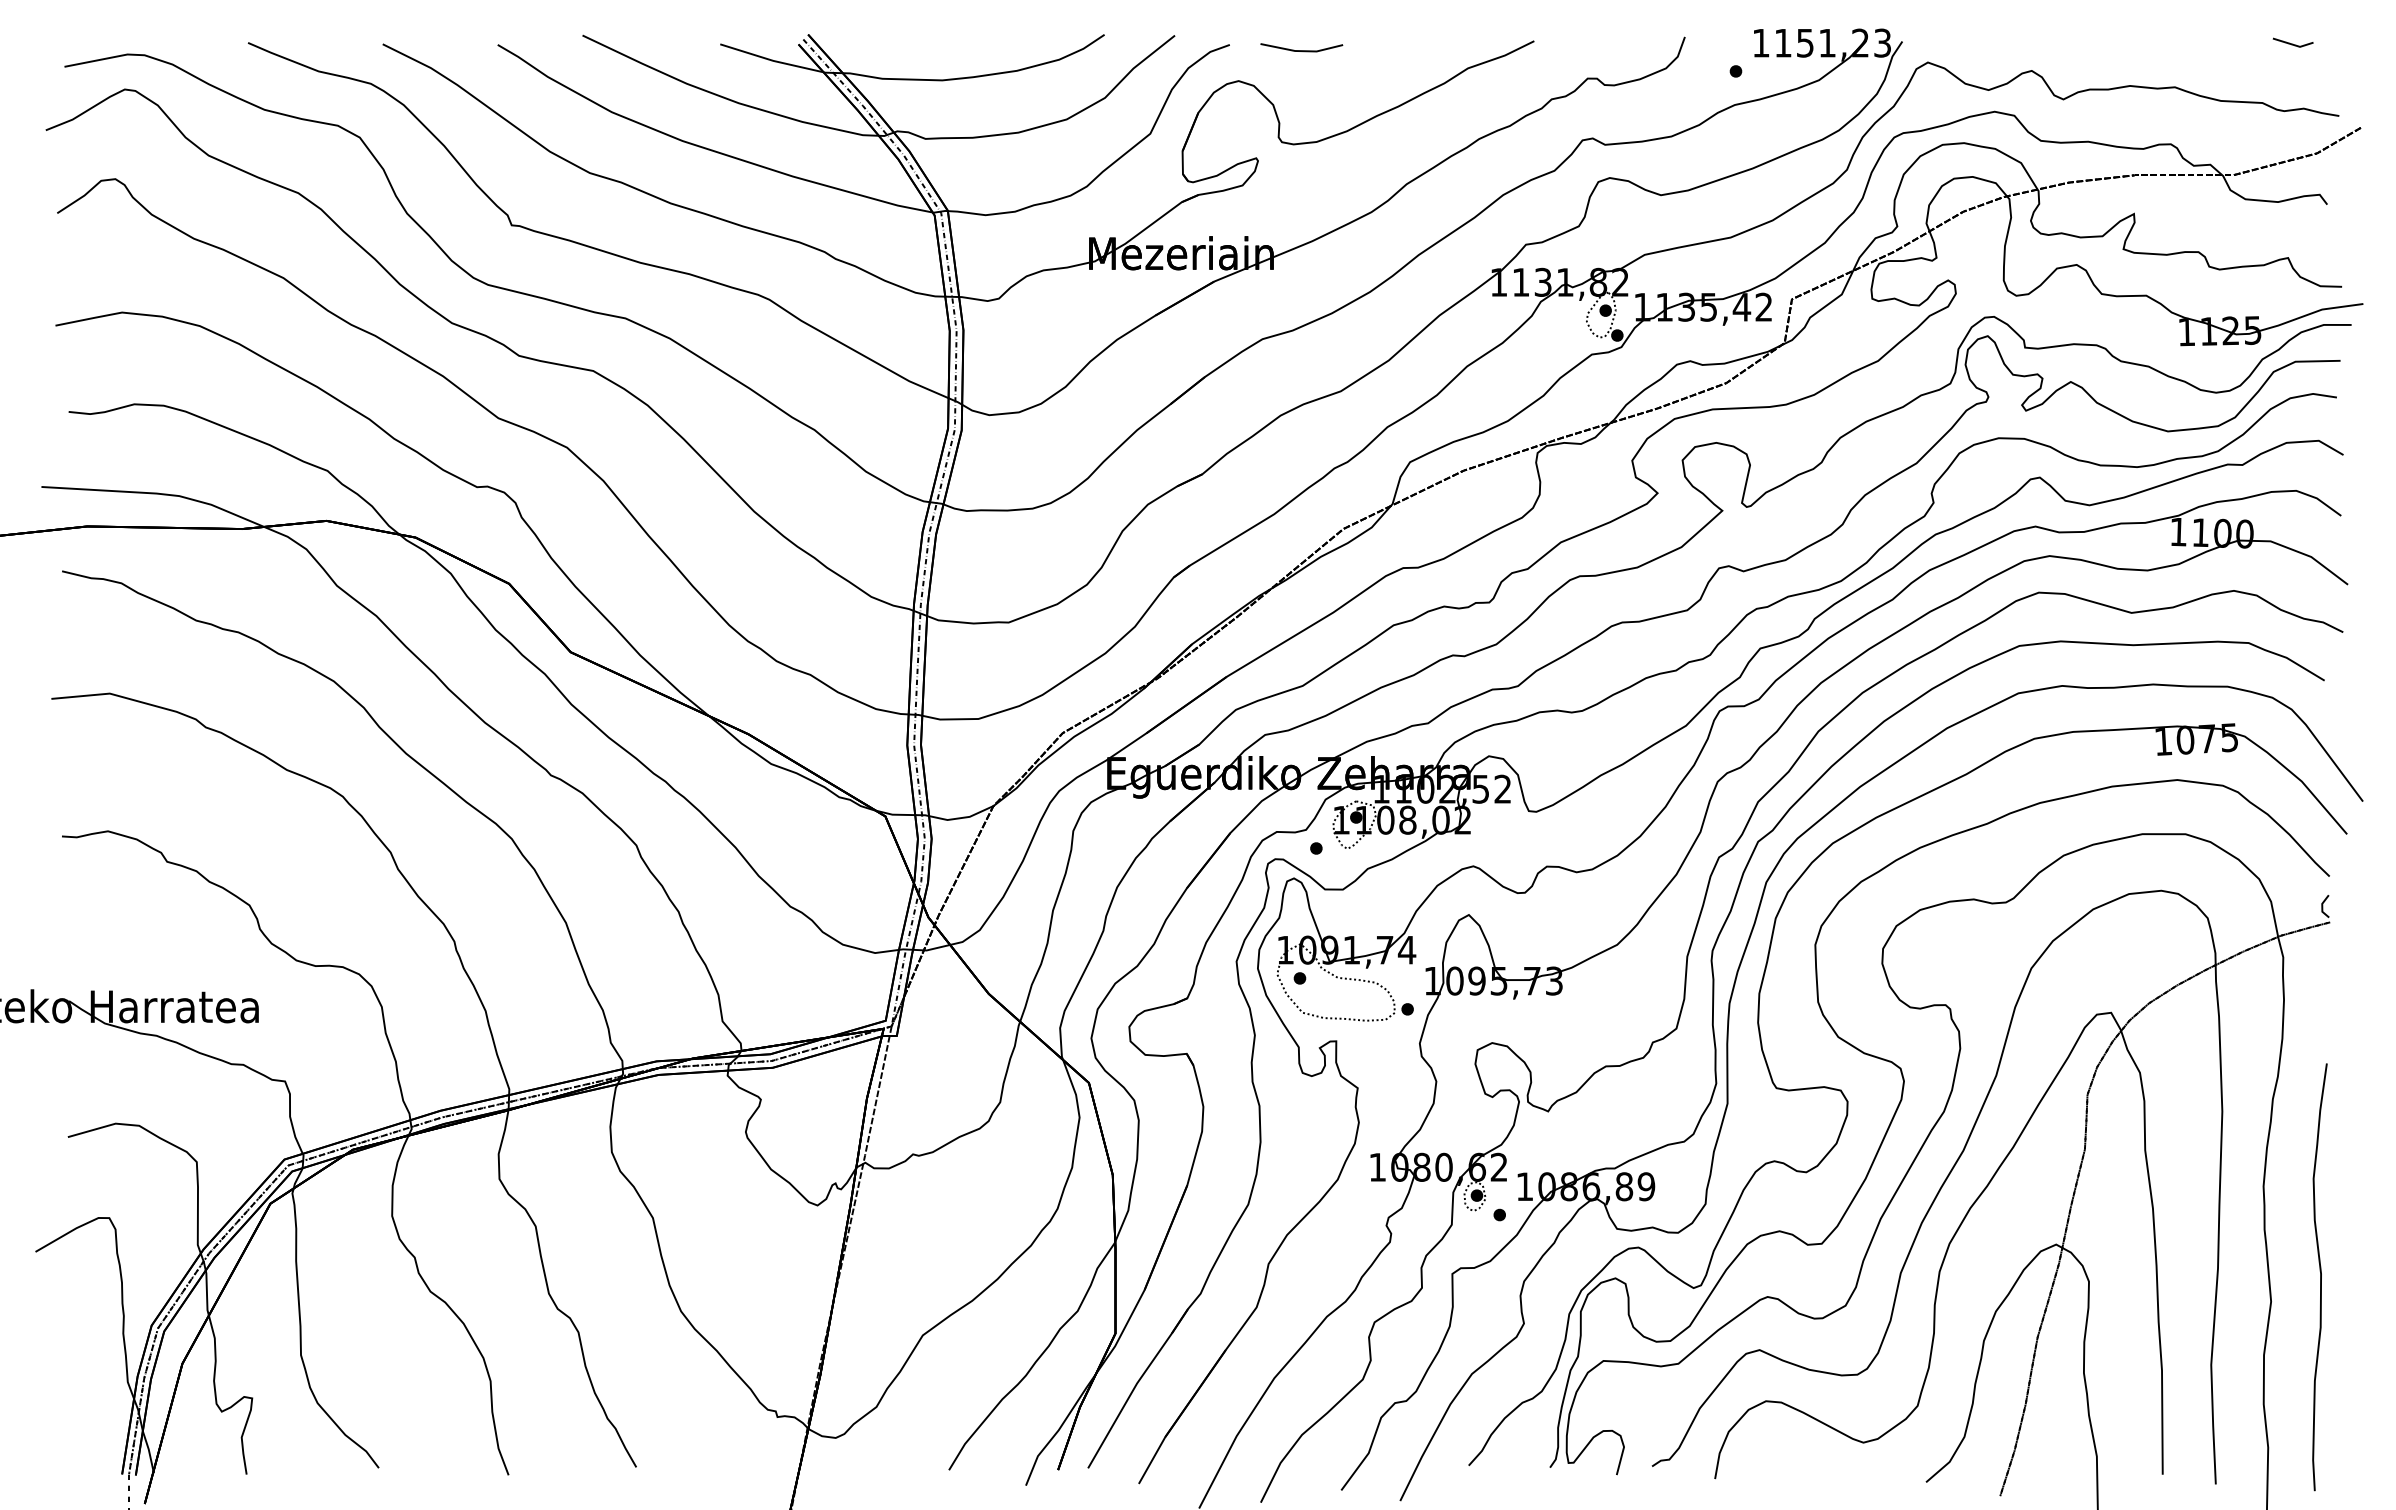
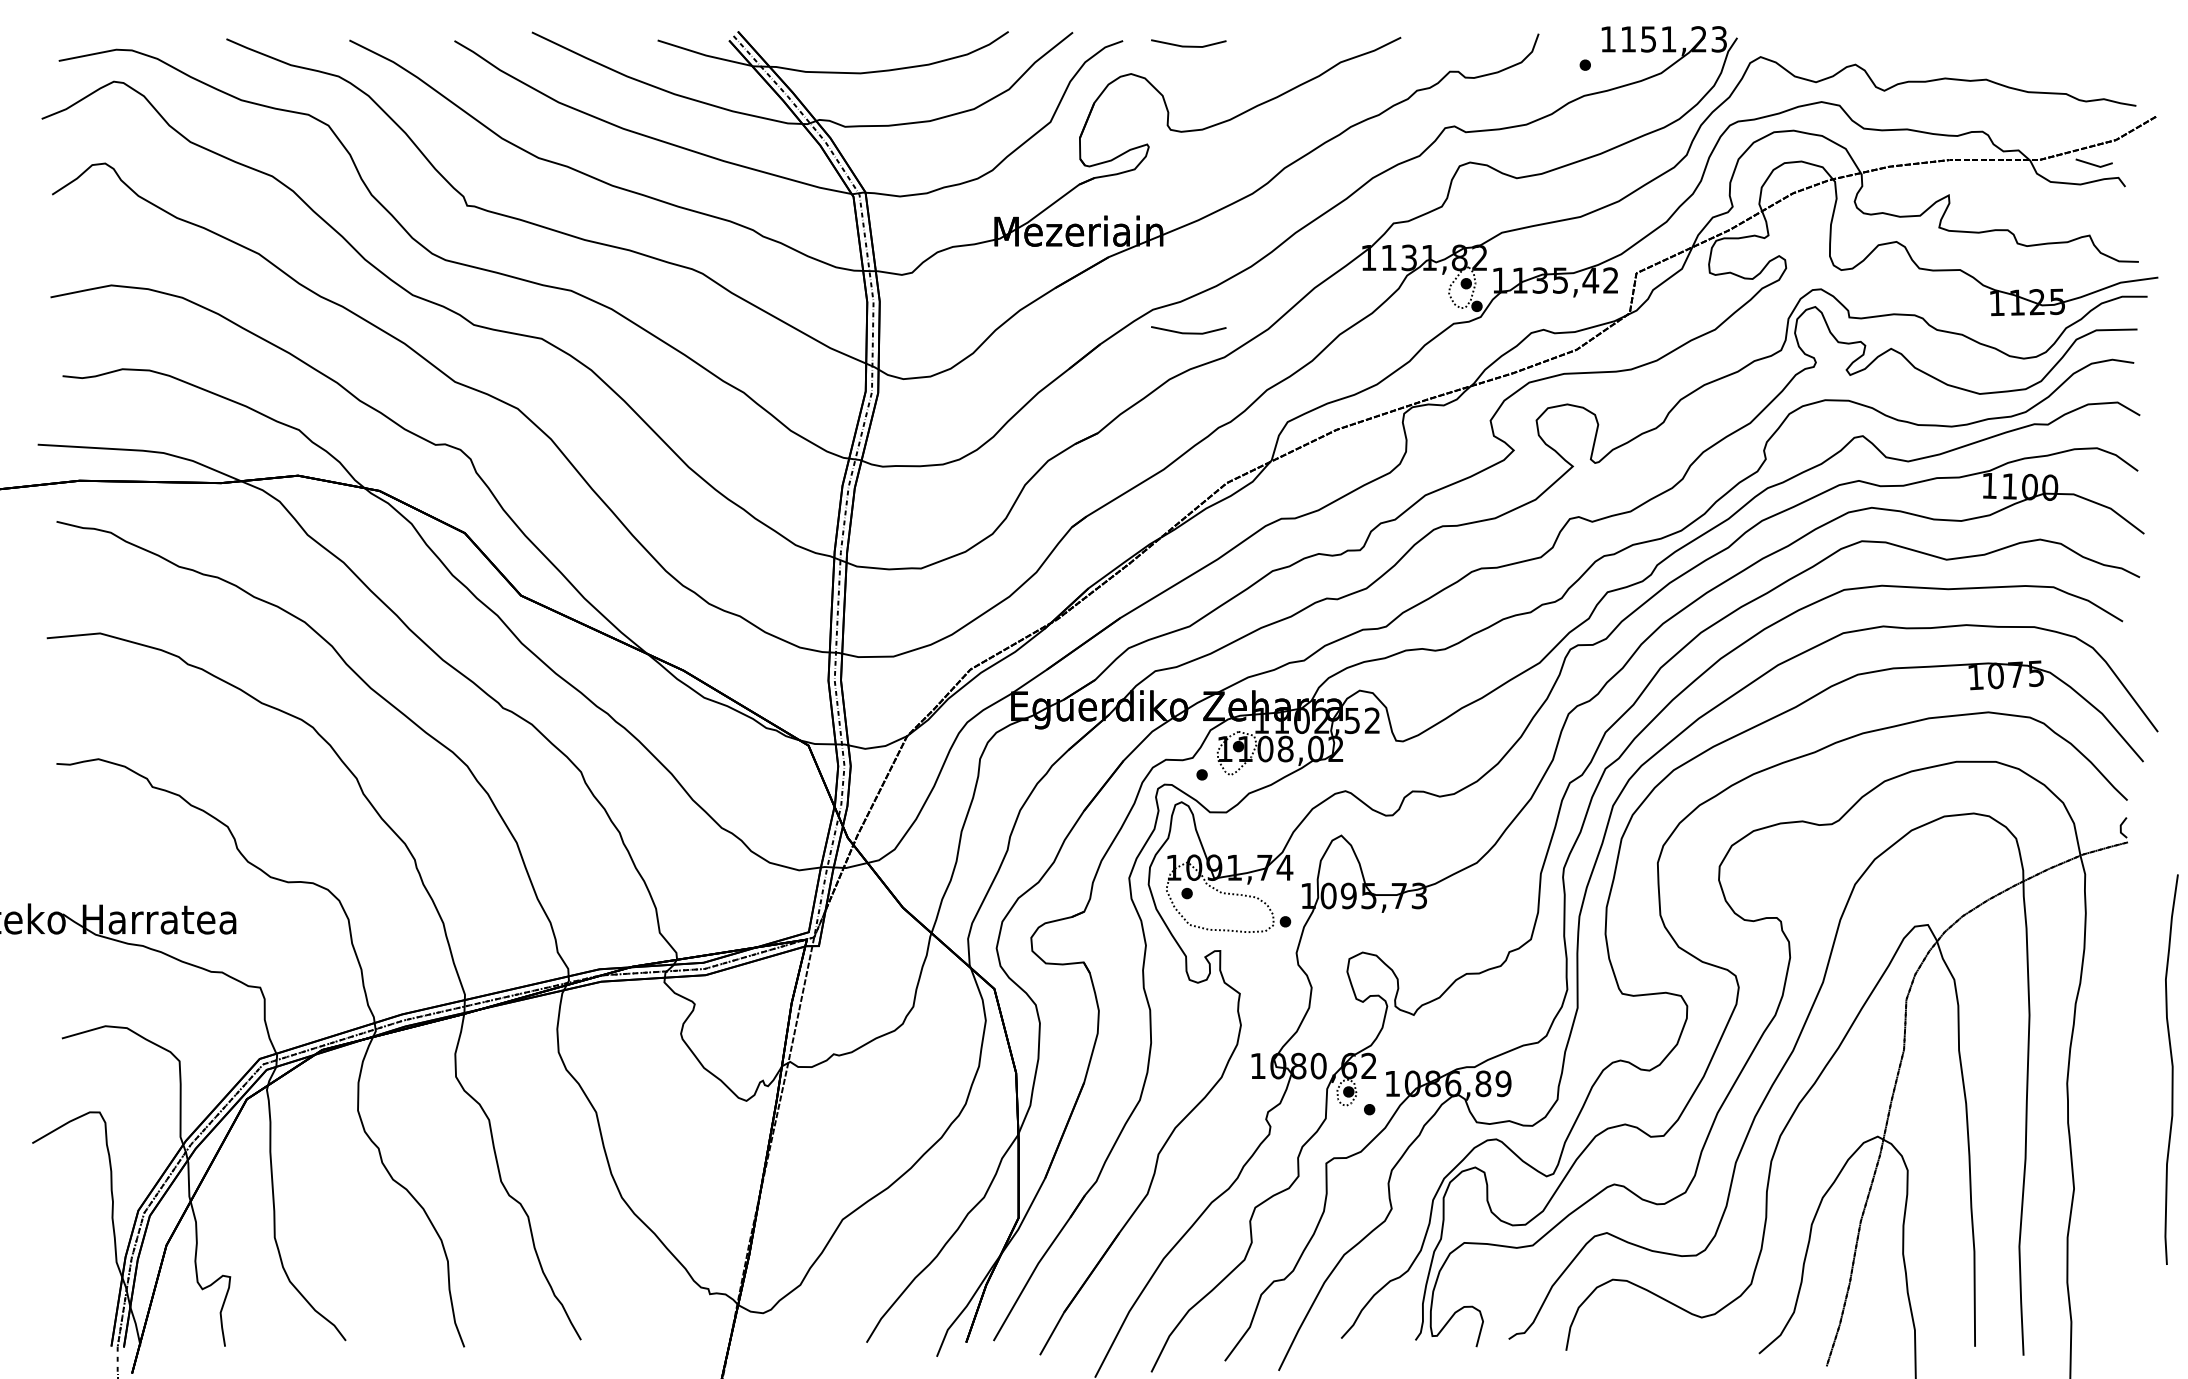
line: (2292, 43) -> (2093, 163), moved
line: (1301, 364) -> (1188, 332), added
curve: (2320, 1277) -> (2172, 1069), moved

